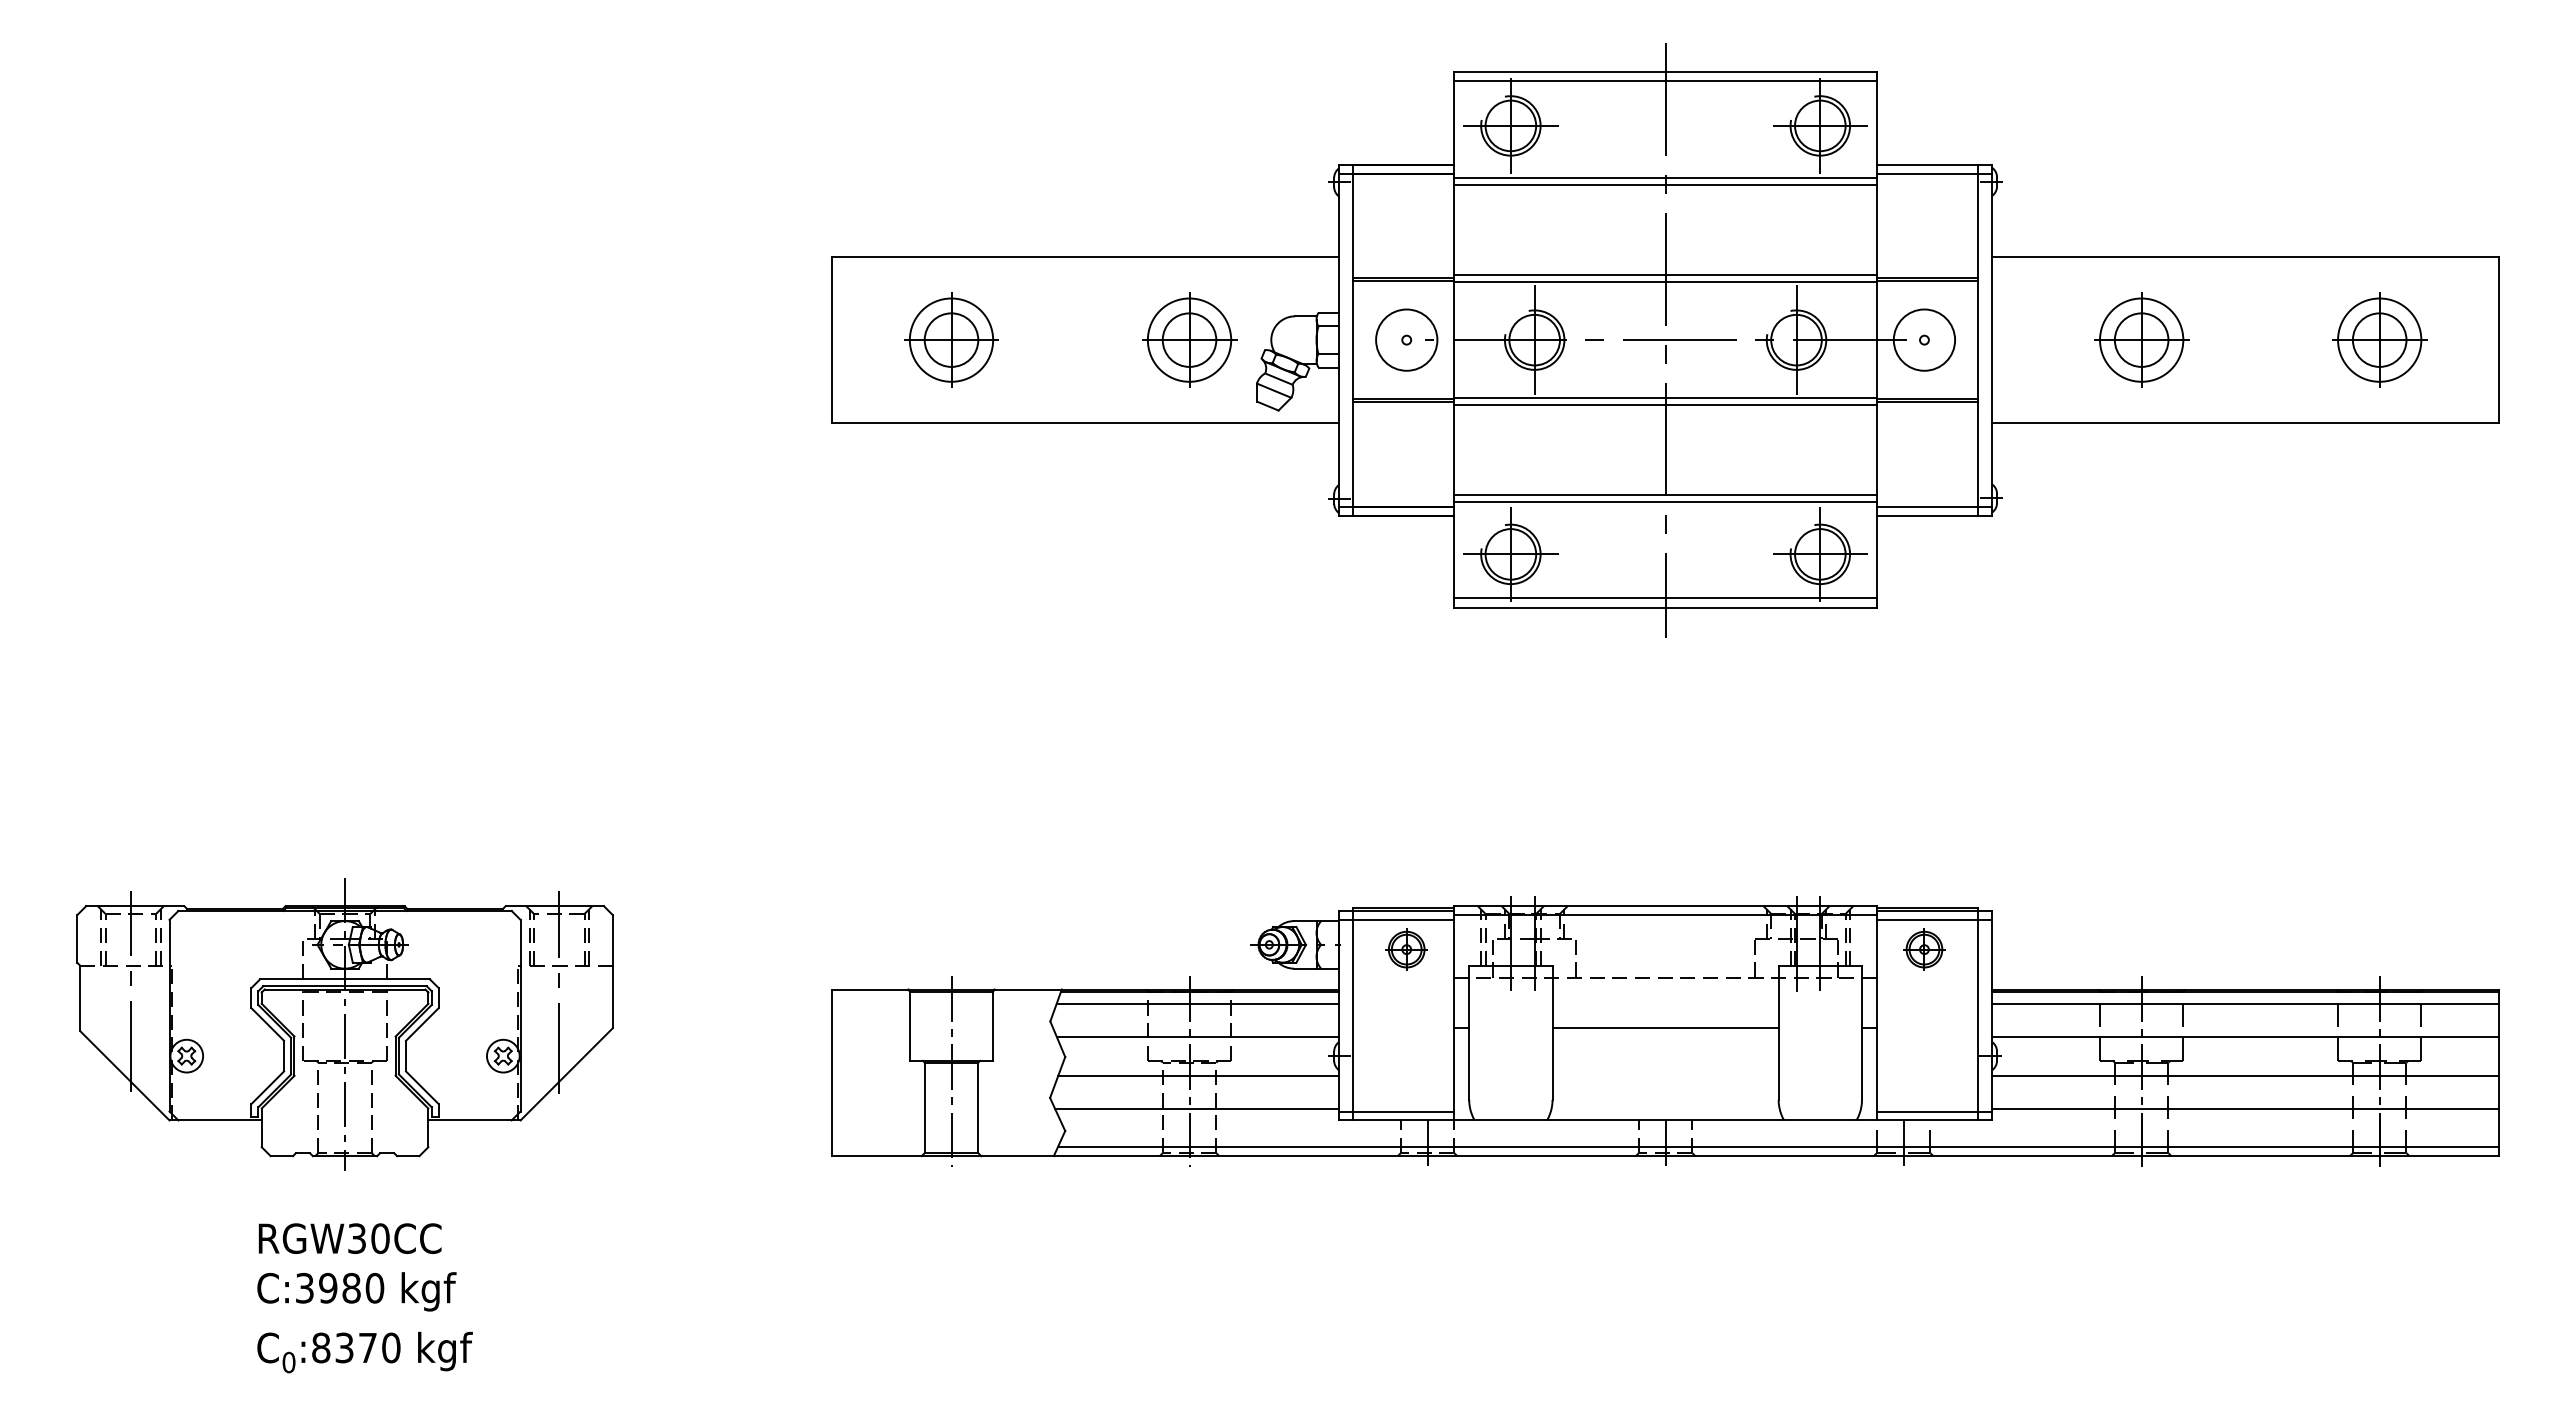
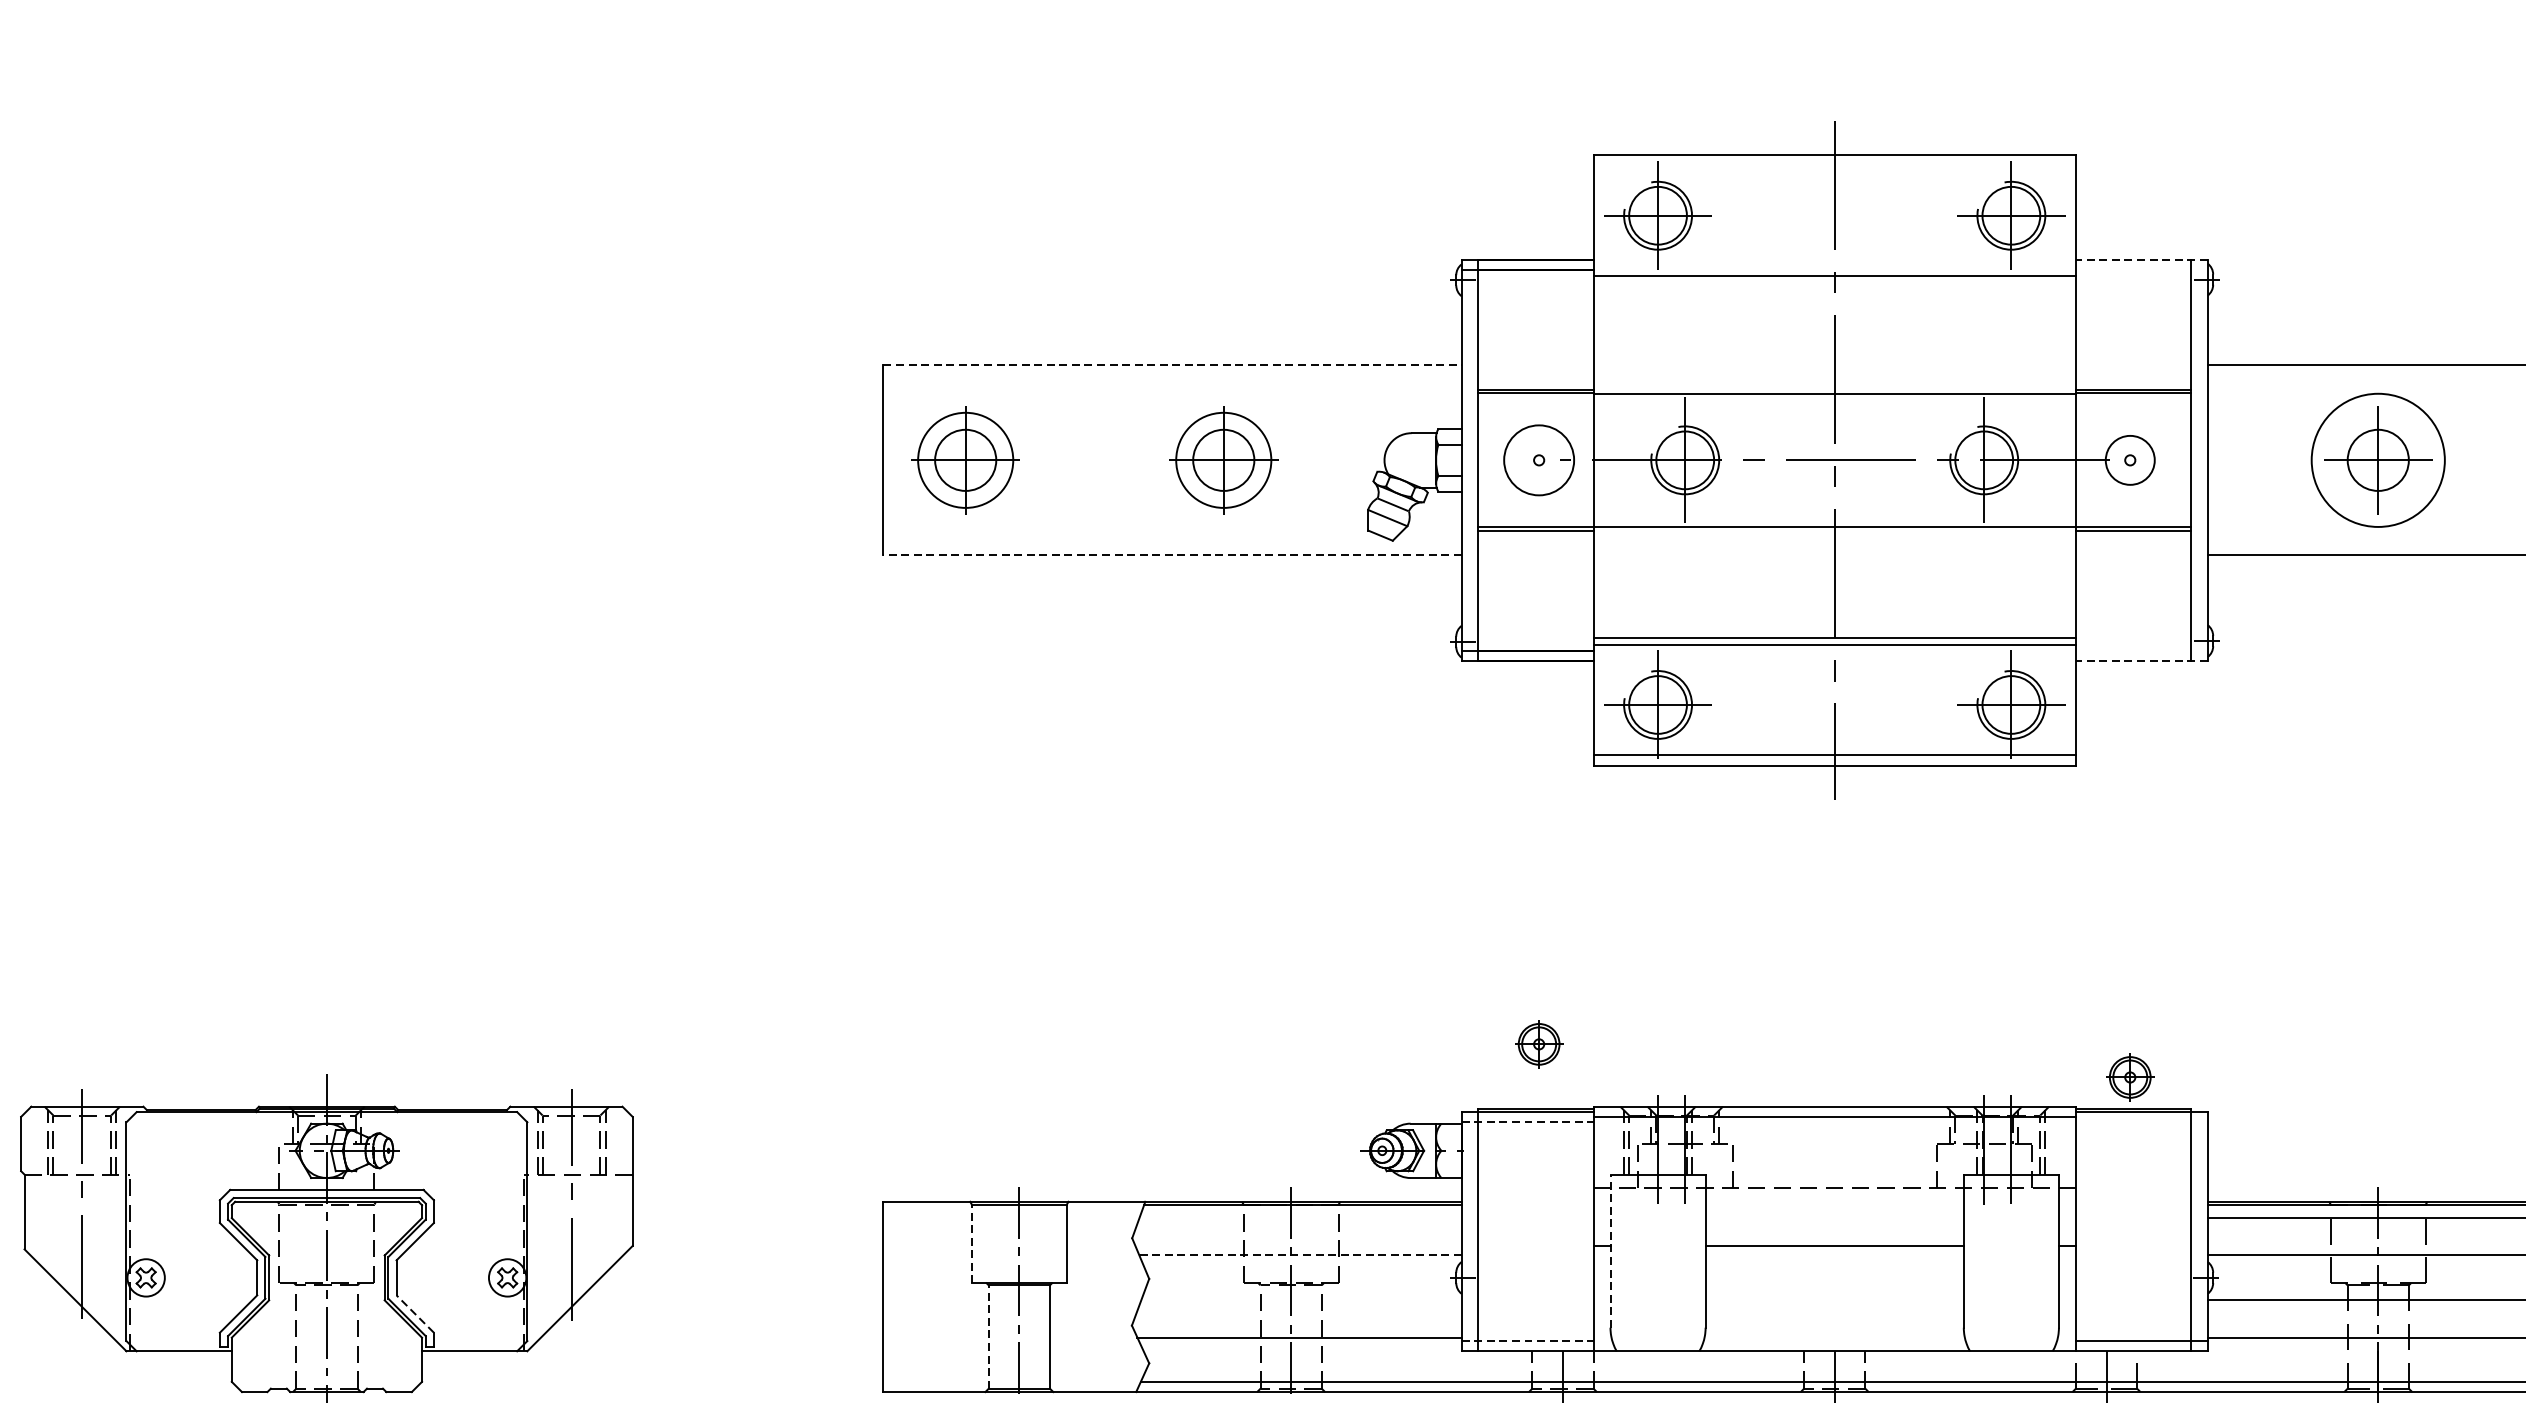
line: (1665, 81) -> (1834, 165), removed
line: (1934, 164) -> (2141, 259), solid -> dashed
line: (1934, 173) -> (2141, 270), removed
line: (1665, 184) -> (1834, 282), removed
line: (1086, 256) -> (1173, 364), solid -> dashed
line: (1665, 275) -> (1834, 386), removed
part: (951, 339) -> (965, 459), moved
part: (1189, 339) -> (1223, 459), moved
circle: (1924, 339) -> (2130, 459), size x0.7
circle: (2141, 339) -> (2378, 459), size x1.4
line: (1665, 405) -> (1834, 534), removed
line: (1085, 423) -> (1172, 555), solid -> dashed
line: (1934, 506) -> (2141, 650), removed
line: (1934, 515) -> (2141, 660), solid -> dashed
line: (1396, 919) -> (1527, 1121), solid -> dashed
line: (1934, 919) -> (2141, 1121), removed
part: (1406, 949) -> (1538, 1044), moved
part: (1924, 949) -> (2130, 1077), moved
line: (1197, 1003) -> (1300, 1217), removed
line: (909, 1026) -> (971, 1244), solid -> dashed
line: (1469, 1032) -> (1610, 1250), solid -> dashed
line: (1197, 1036) -> (1300, 1255), solid -> dashed
line: (1198, 1075) -> (1301, 1299), removed
line: (422, 1087) -> (415, 1313), solid -> dashed
line: (924, 1107) -> (988, 1336), solid -> dashed
line: (1396, 1111) -> (1527, 1341), solid -> dashed

